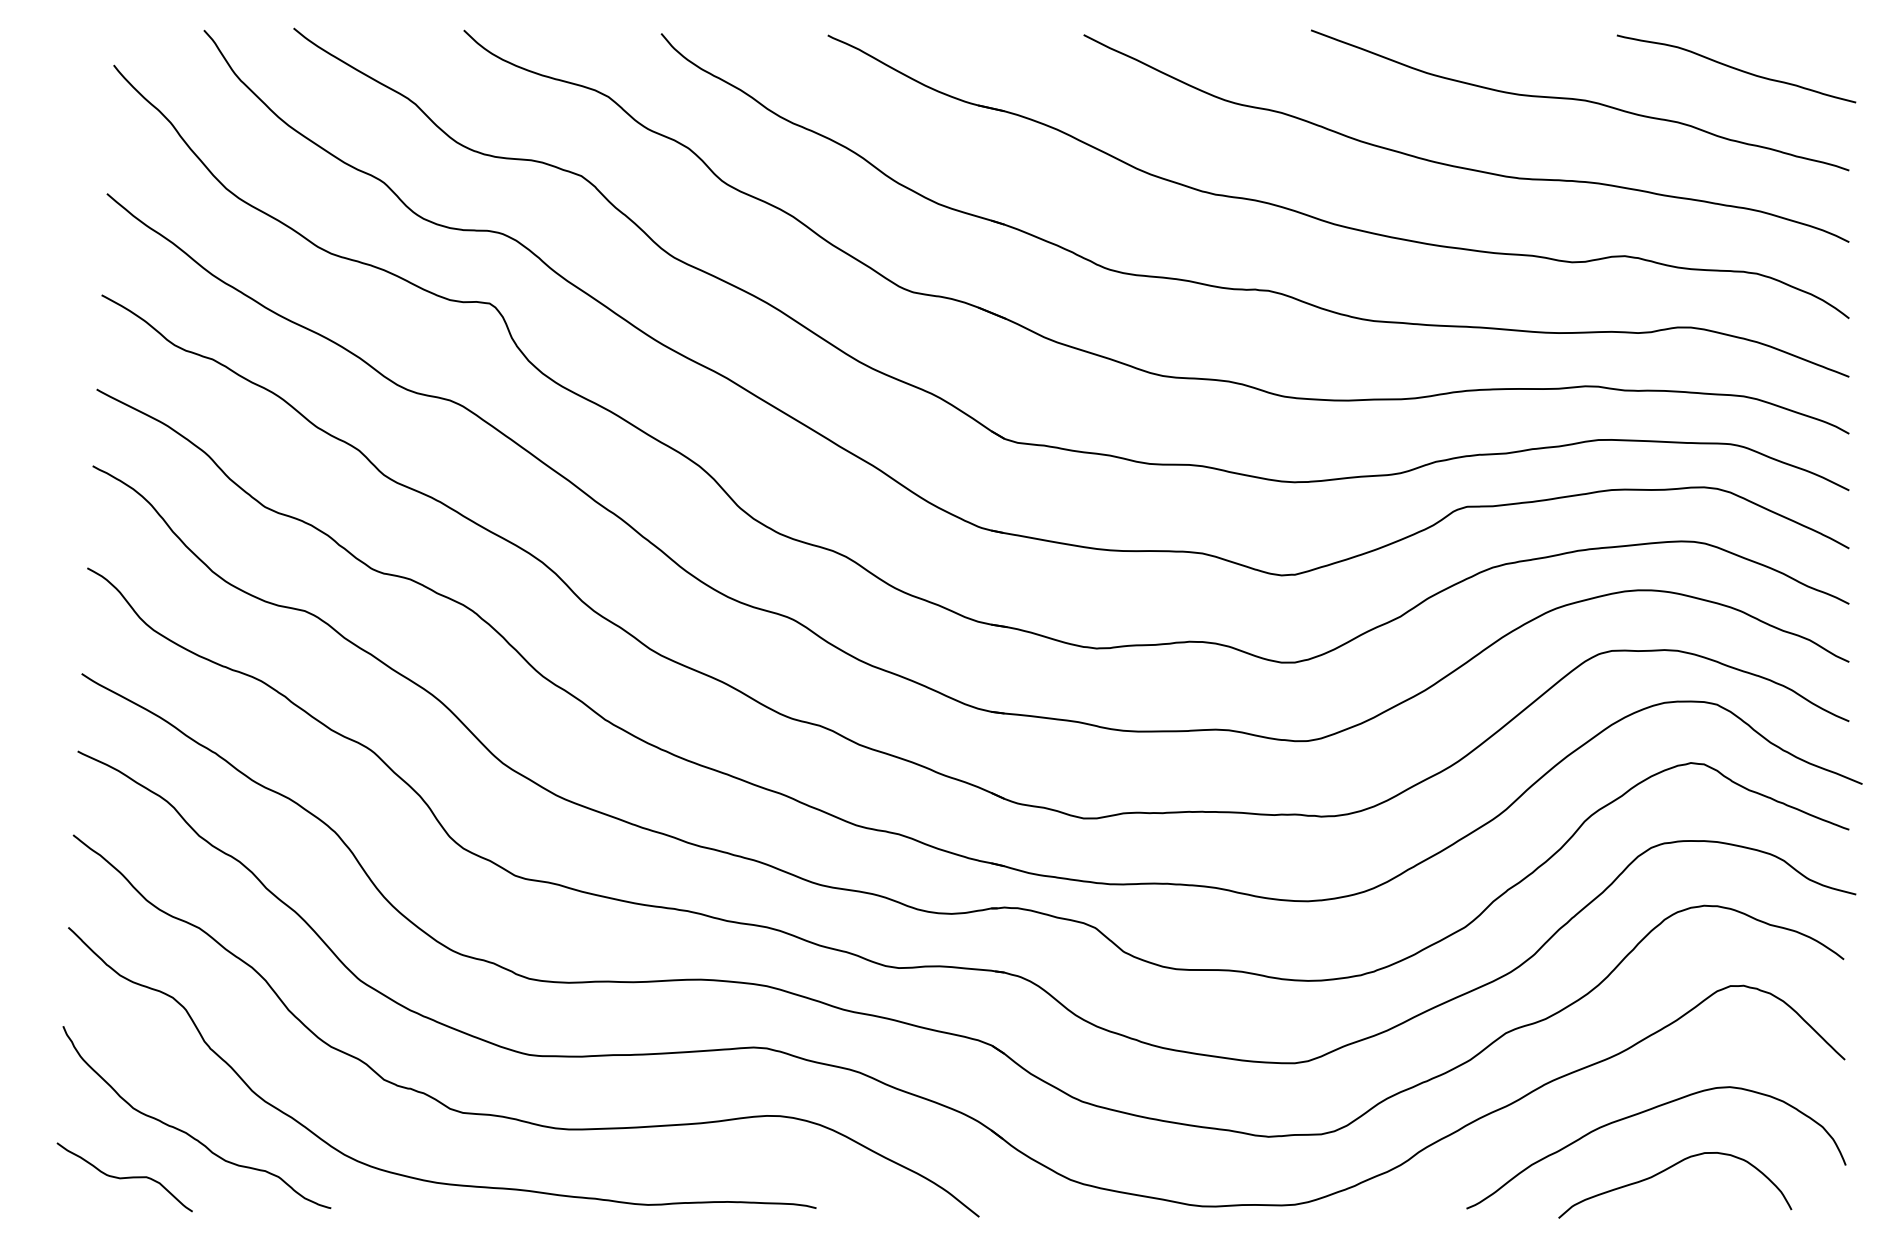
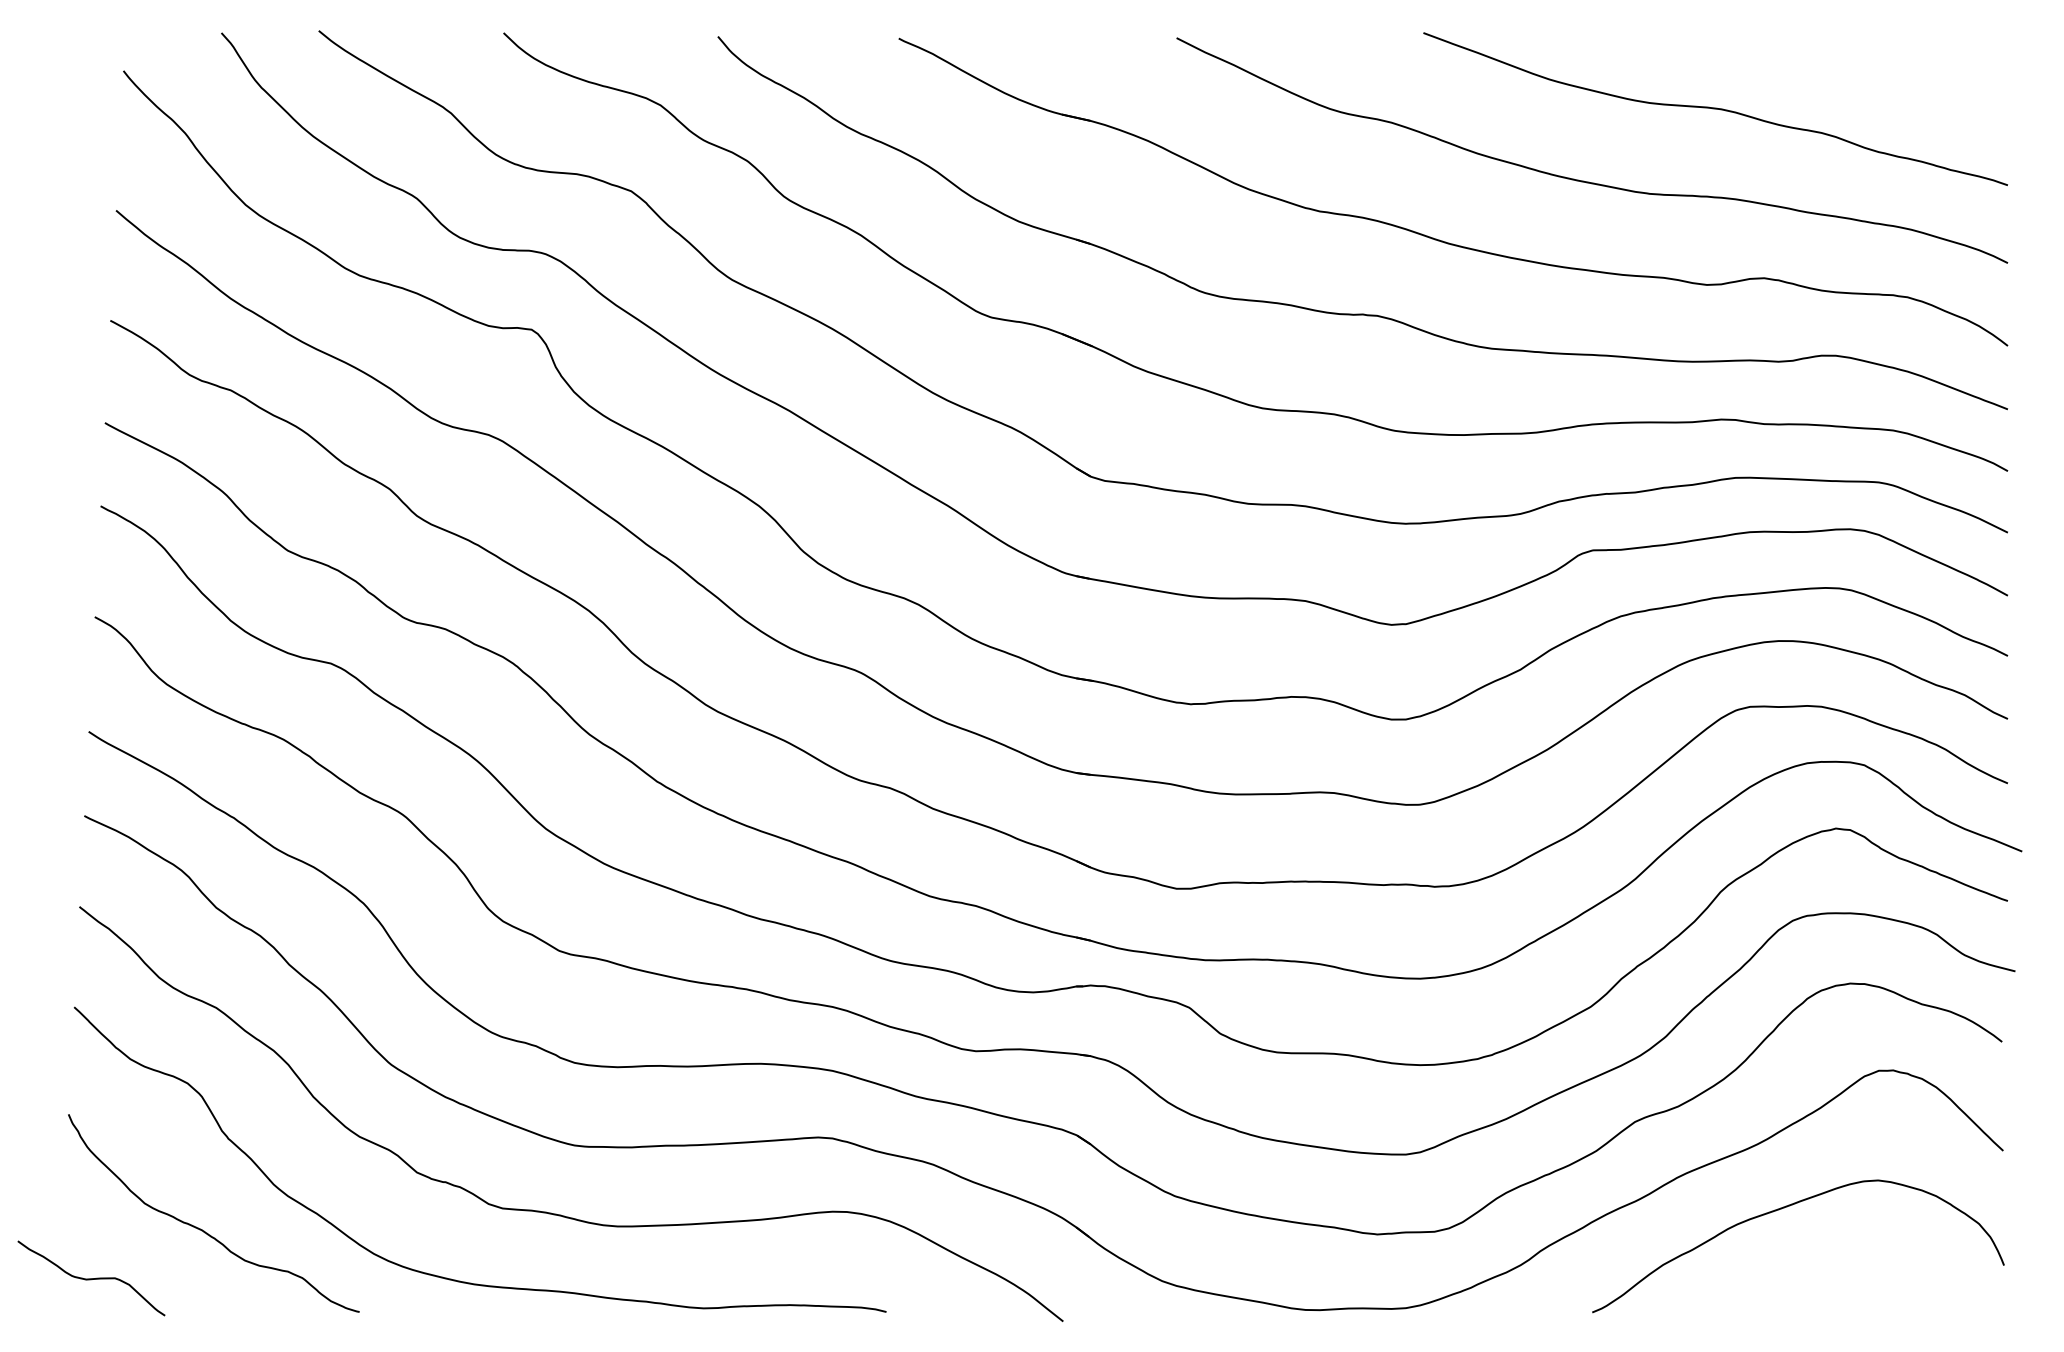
curve: (1736, 68) -> (1885, 74), removed
curve: (1667, 1170) -> (1810, 1270), removed
curve: (124, 1177) -> (91, 1278), moved

